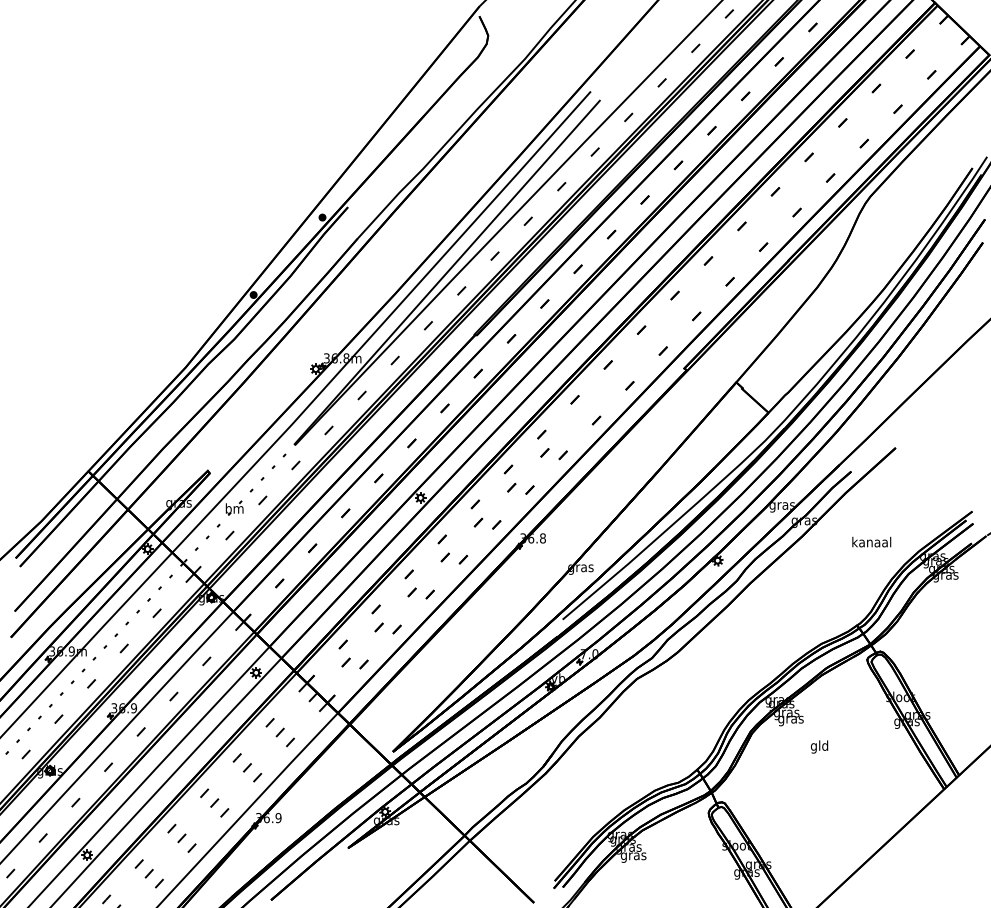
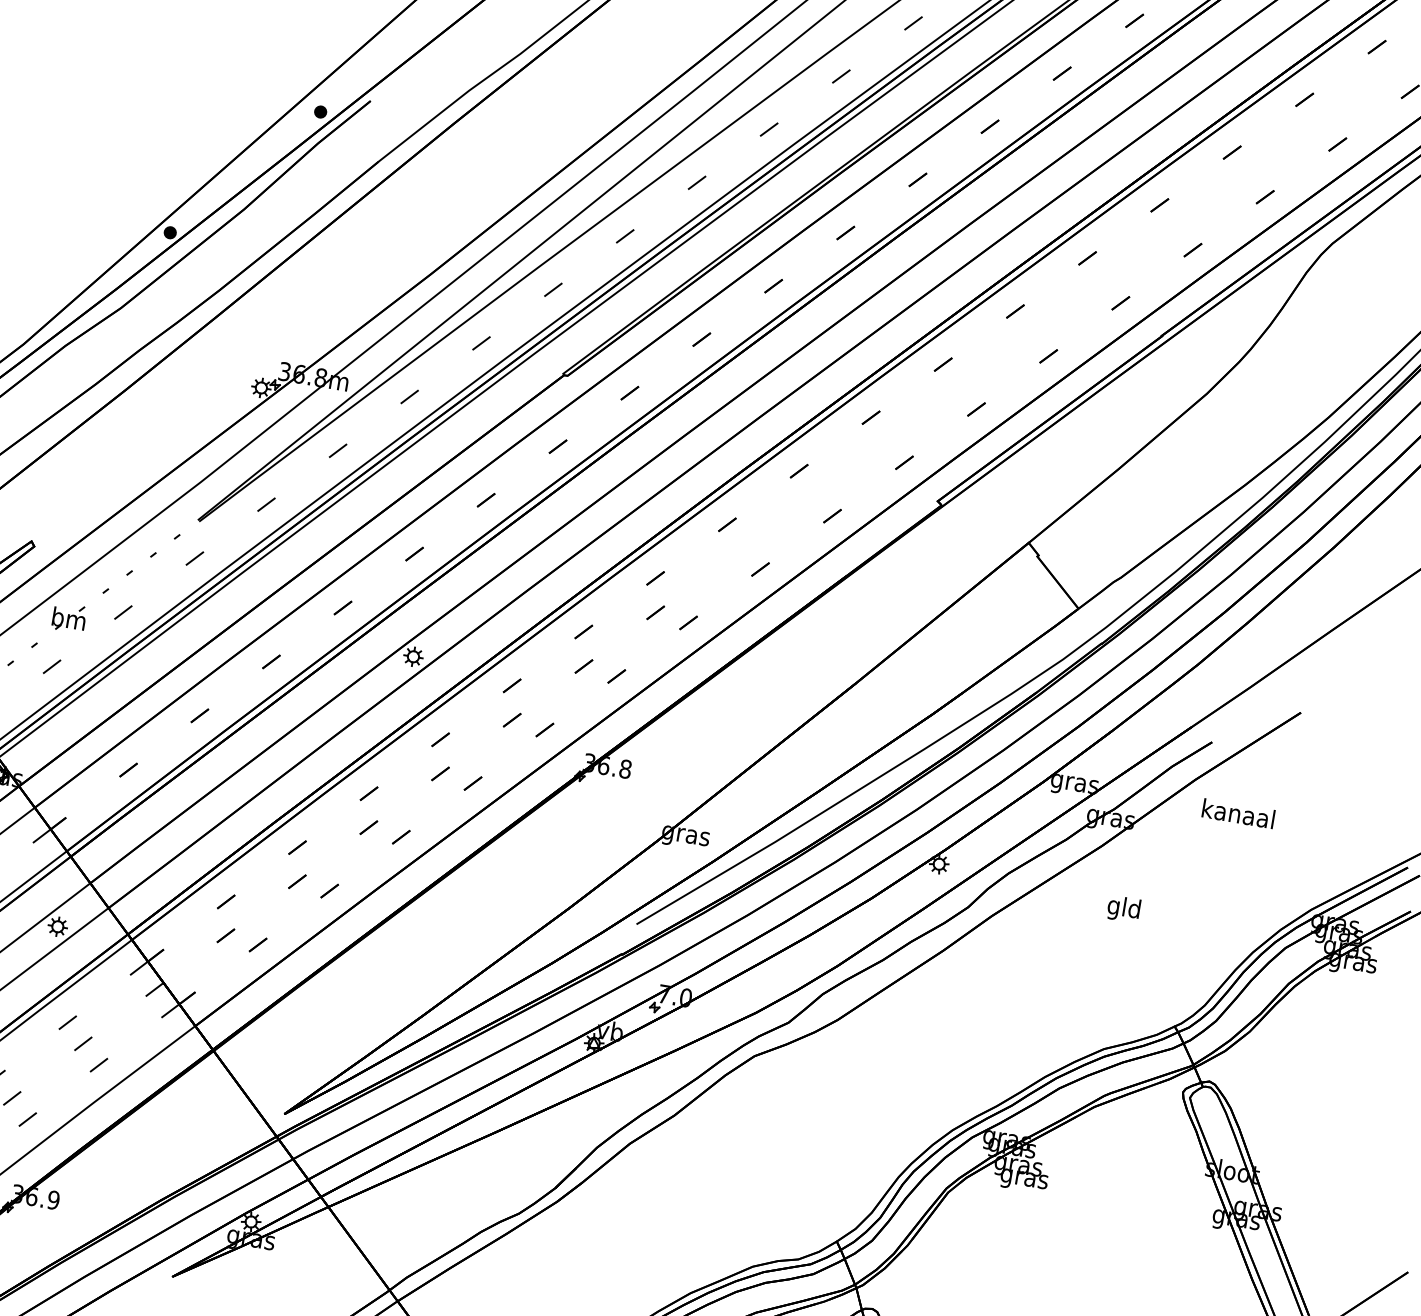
text: (871, 541) -> (1238, 812), moved
text: (819, 746) -> (1123, 908), moved

